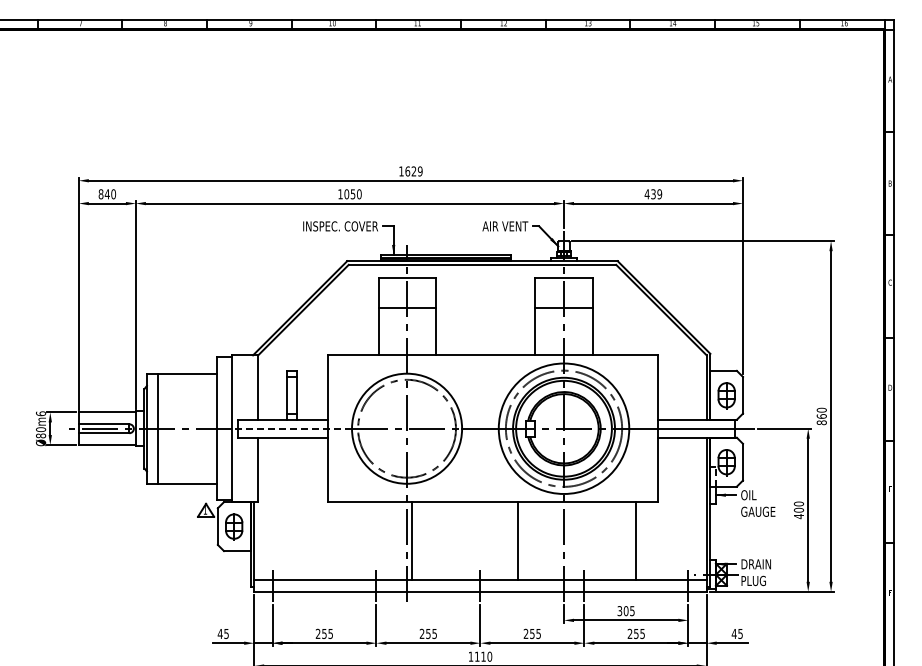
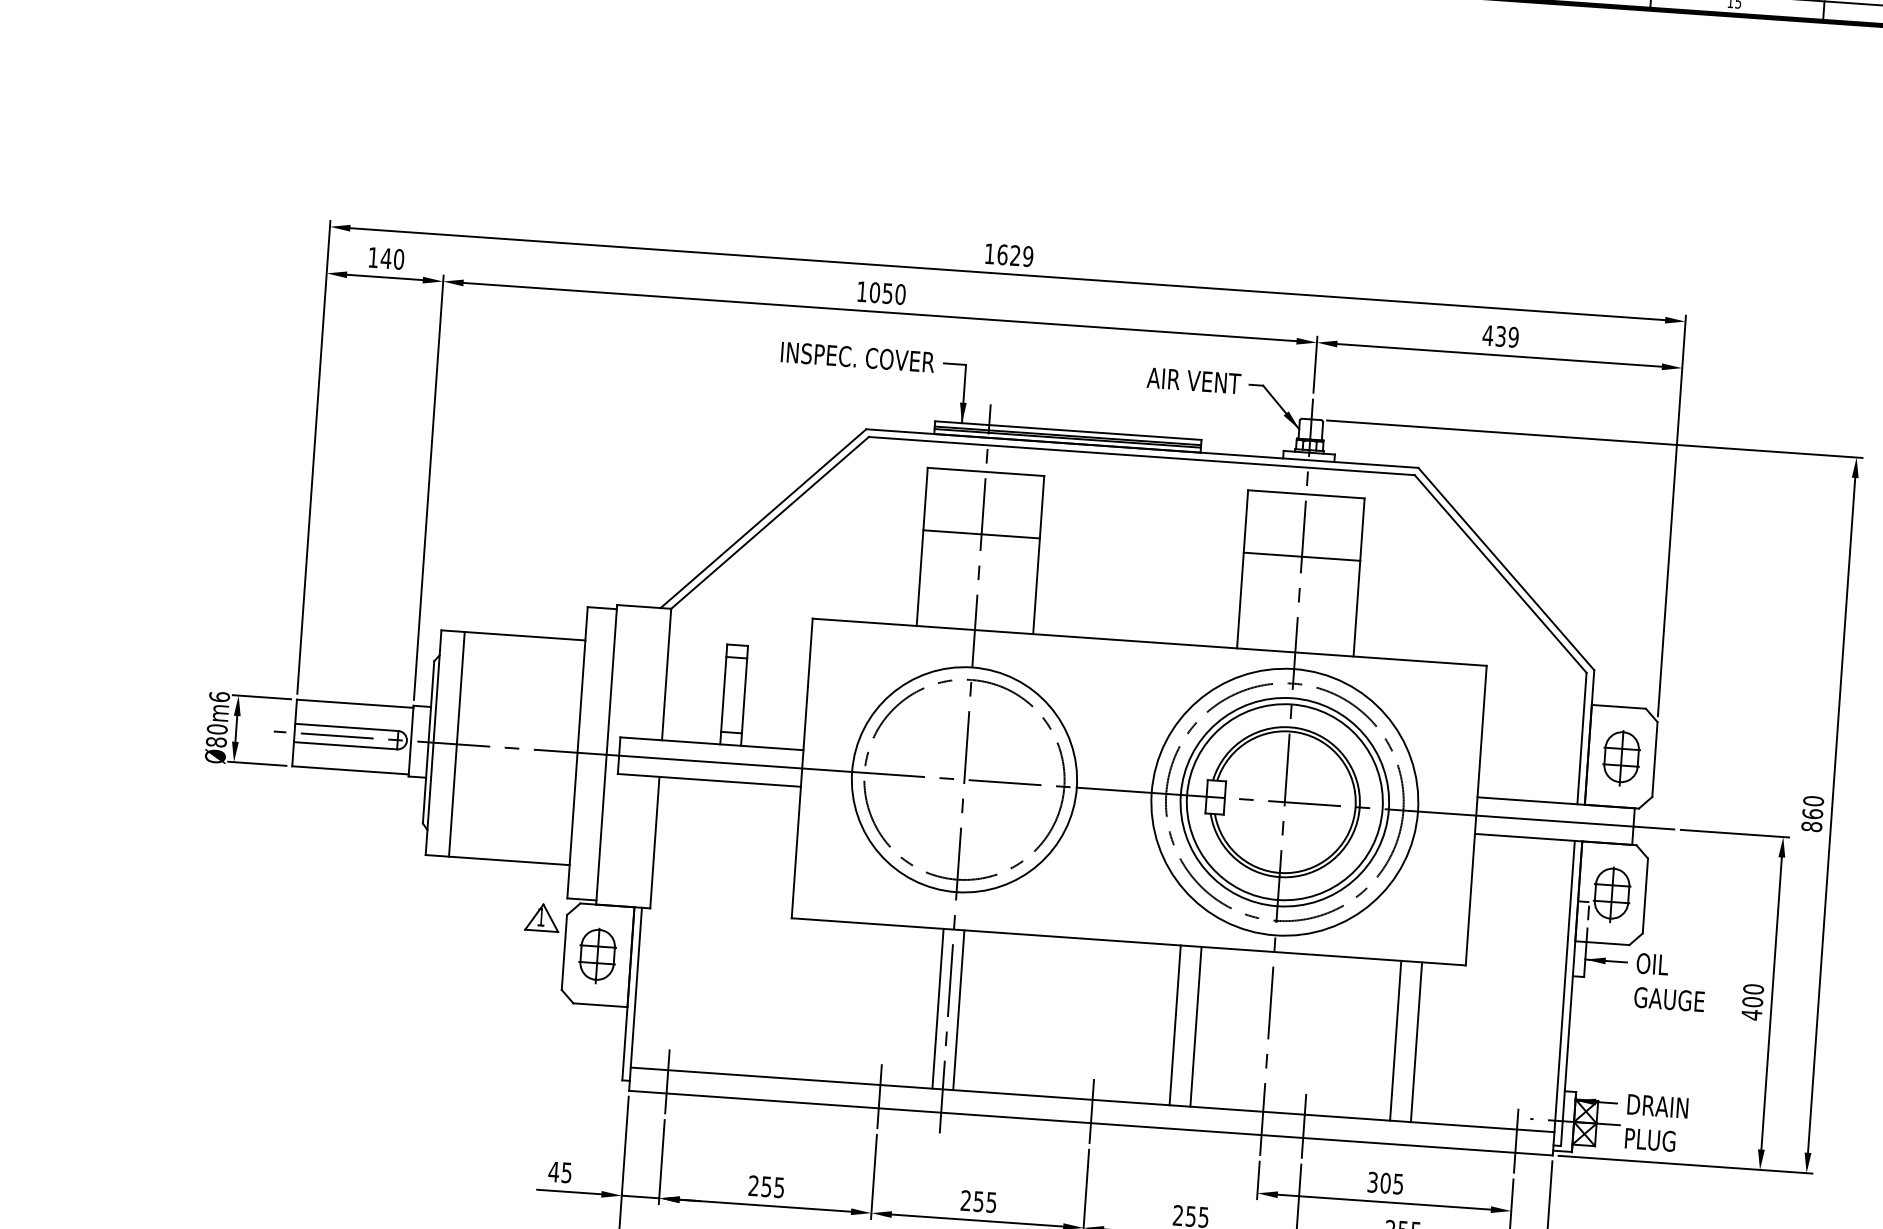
text: (100, 194) -> (372, 257), 840 -> 140
line: (291, 428) -> (728, 762), dashed -> solid
line: (401, 541) -> (937, 1009), added
line: (528, 541) -> (1196, 1027), added
line: (626, 541) -> (1396, 1041), added

